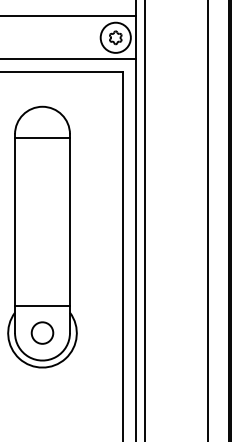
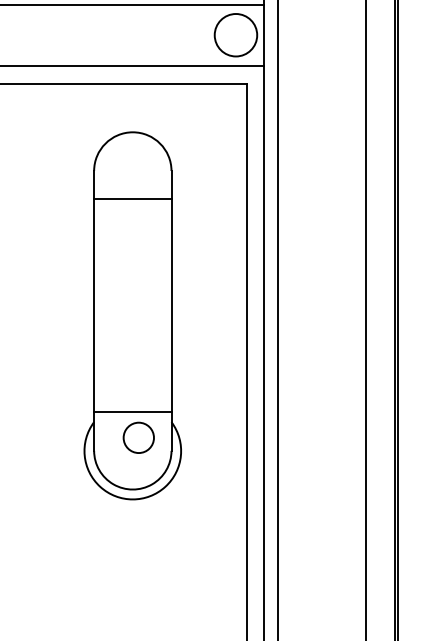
part: (115, 38) -> (235, 35), removed
line: (42, 137) -> (132, 198), moved
circle: (42, 332) -> (138, 437), moved

